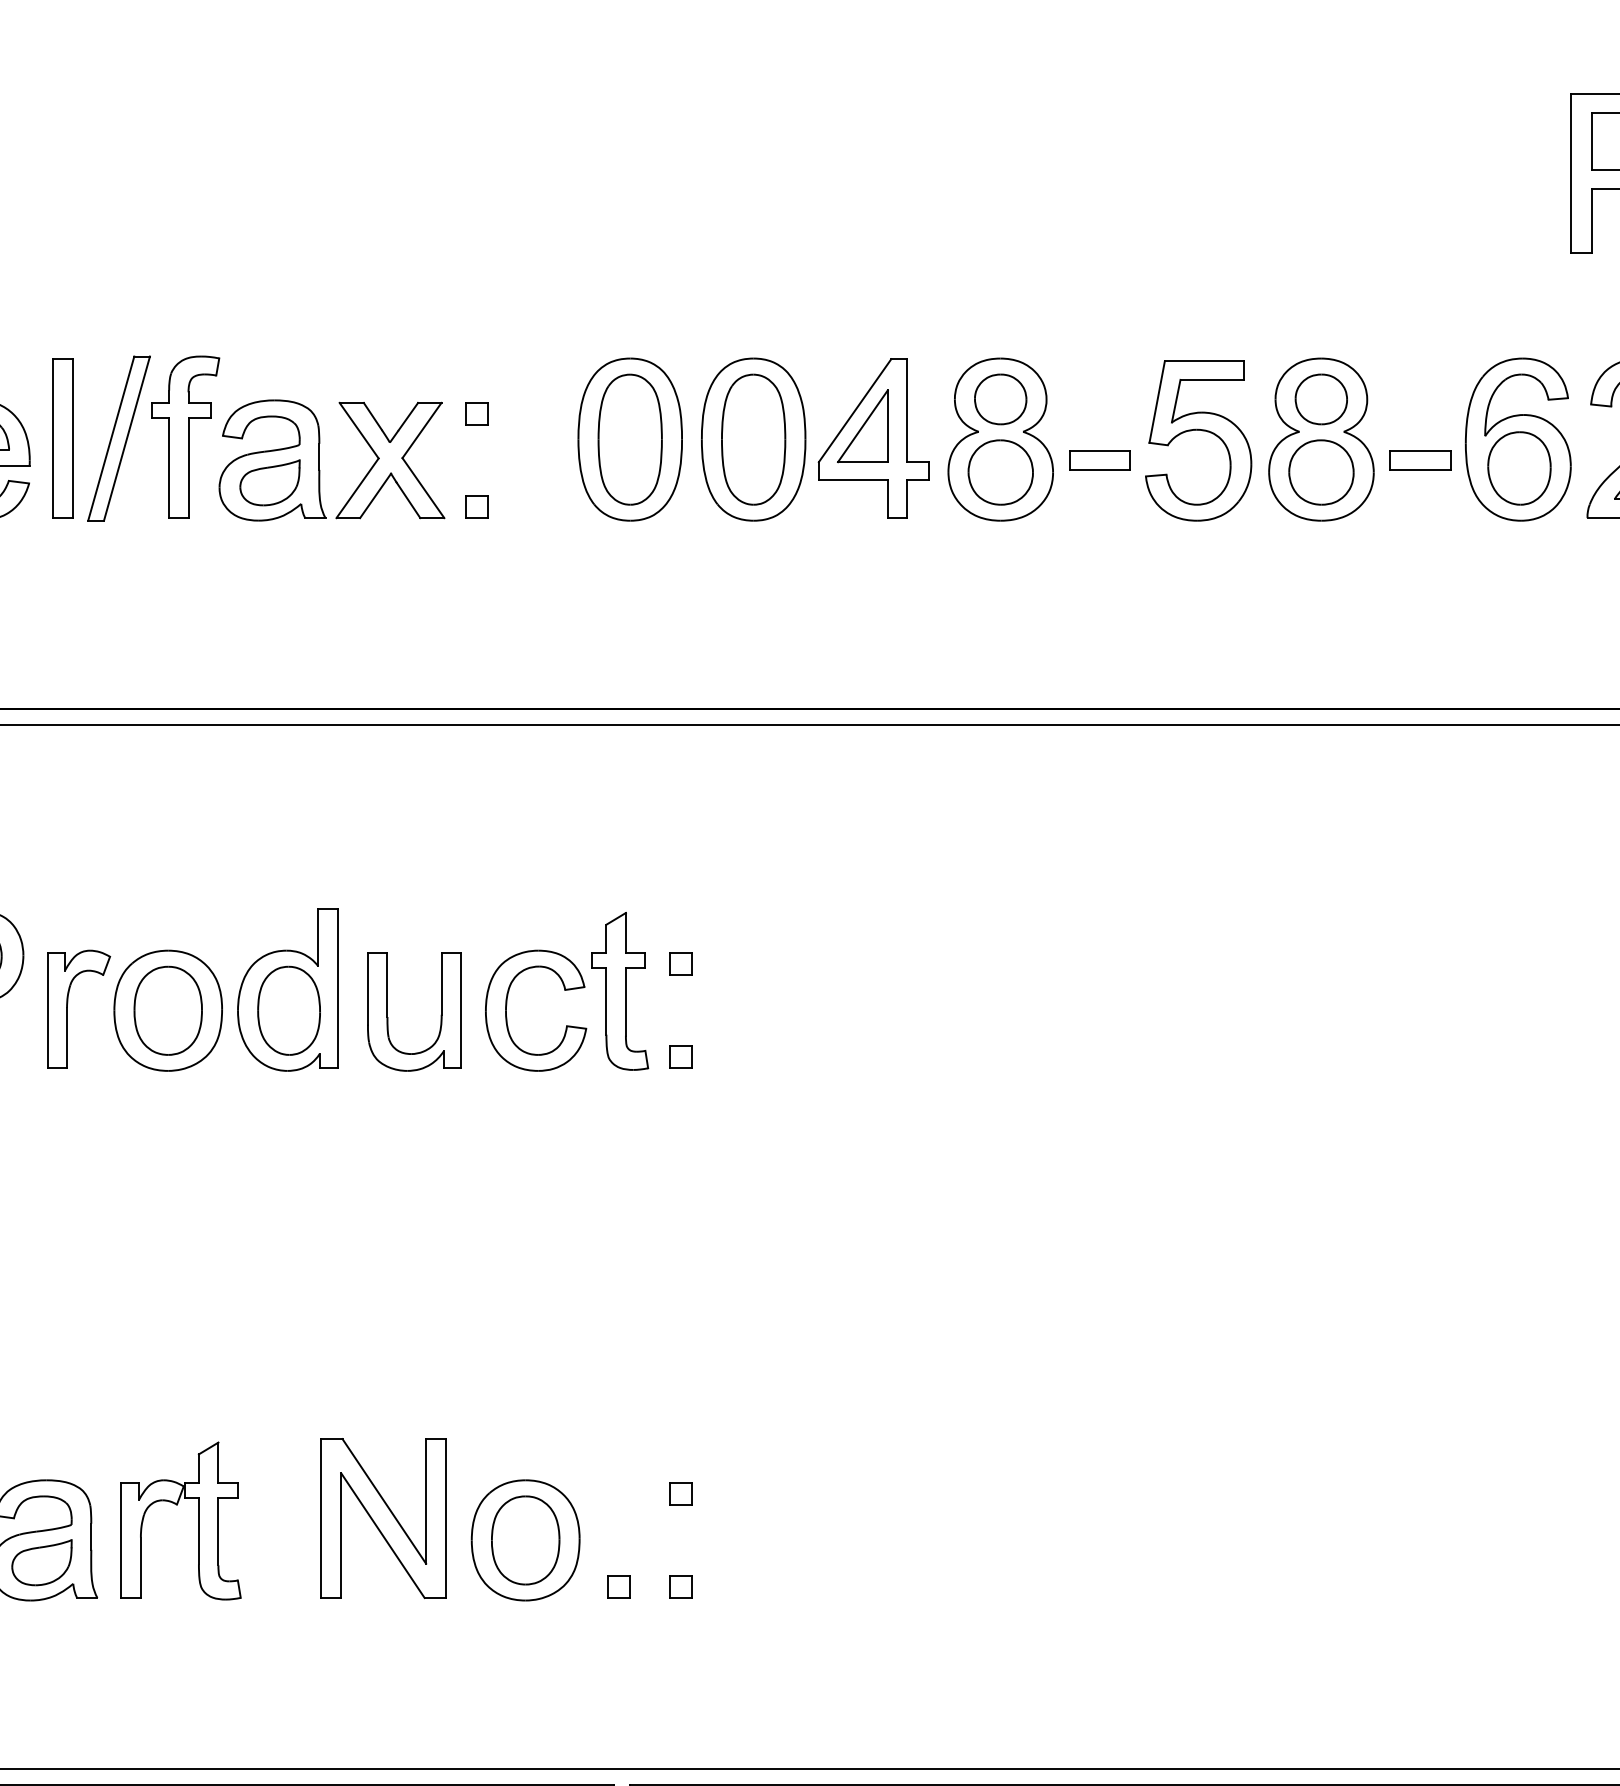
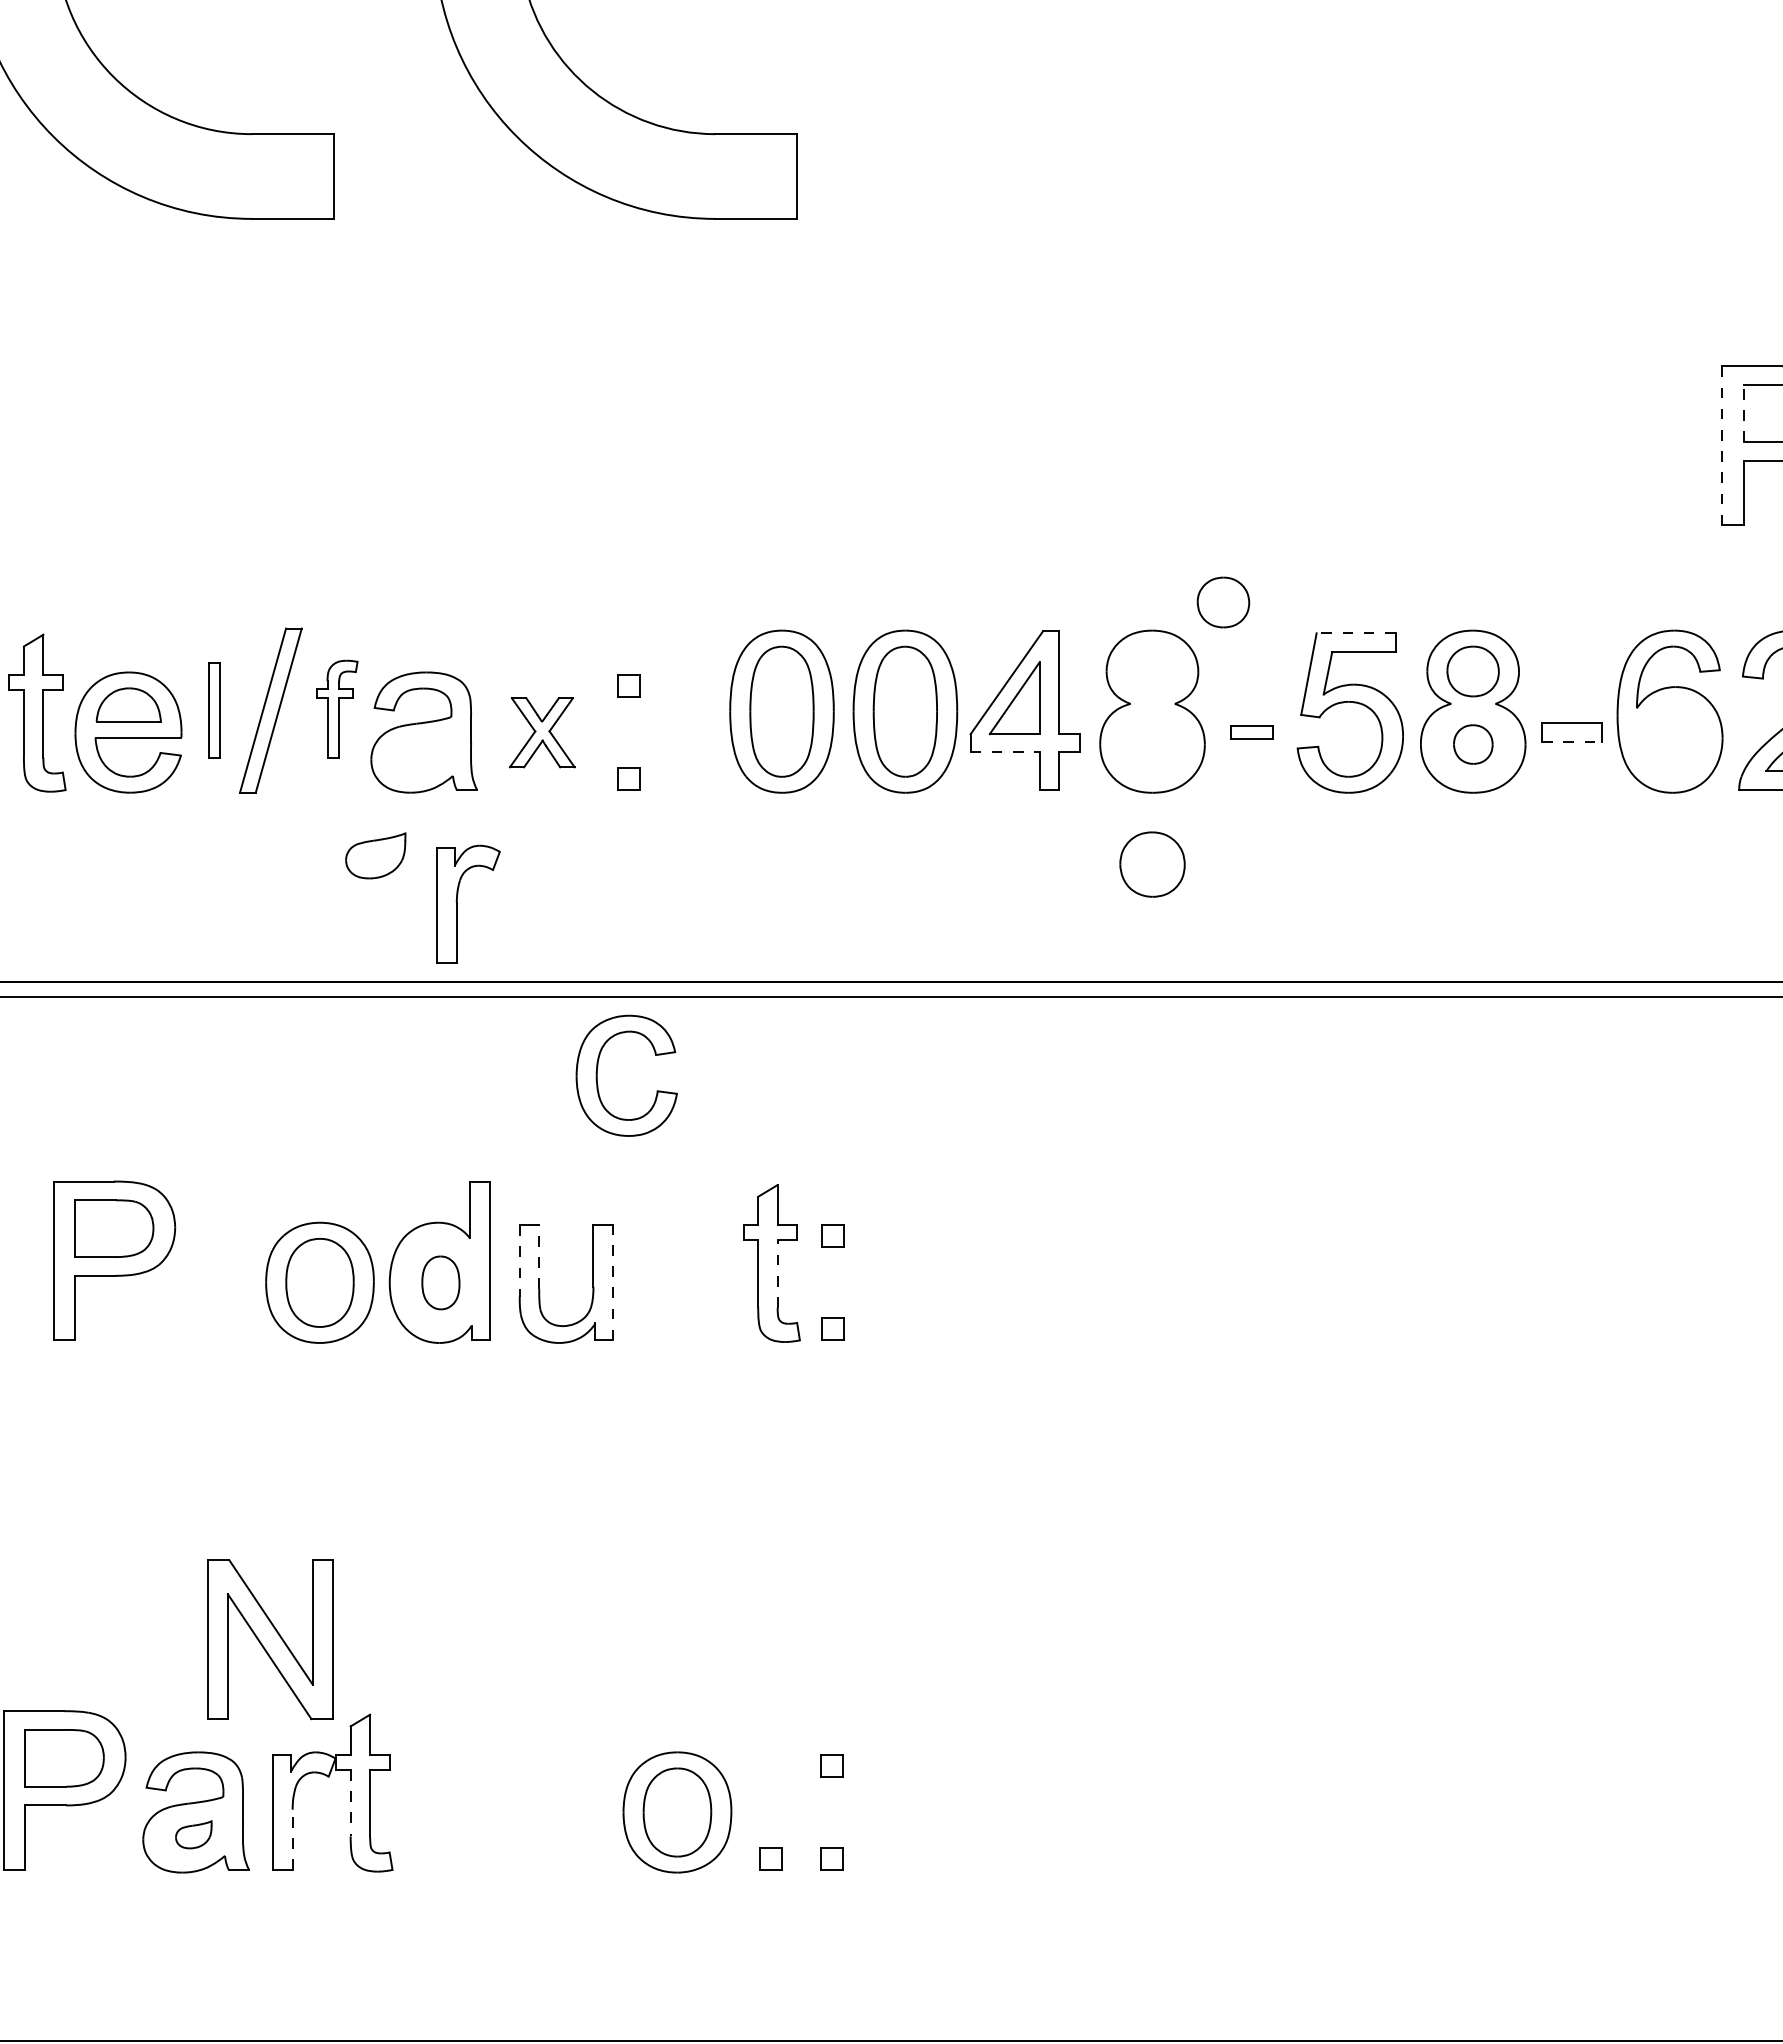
line: (1591, 141) -> (1743, 413), solid -> dashed
line: (1570, 174) -> (1722, 446), solid -> dashed
line: (1203, 361) -> (1355, 633), solid -> dashed
part: (1000, 399) -> (1223, 602), moved
part: (185, 436) -> (337, 708), size x0.6
part: (62, 438) -> (214, 710), size x0.6
part: (390, 460) -> (542, 732), size x0.6
part: (1099, 460) -> (1251, 732), size x0.7
part: (1519, 468) -> (1671, 740), removed
line: (1420, 470) -> (1572, 742), solid -> dashed
part: (1000, 472) -> (1152, 864), moved
part: (1321, 472) -> (1473, 744), size x0.6
line: (853, 480) -> (1005, 752), solid -> dashed
part: (269, 482) -> (375, 855), moved
line: (387, 985) -> (539, 1257), solid -> dashed
line: (367, 988) -> (519, 1260), solid -> dashed
line: (625, 1002) -> (777, 1274), solid -> dashed
part: (67, 1008) -> (457, 903), moved
part: (288, 1010) -> (440, 1282), size x0.6
line: (460, 1010) -> (612, 1282), solid -> dashed
part: (506, 1010) -> (597, 1075), moved
part: (383, 1518) -> (270, 1639), moved
line: (198, 1531) -> (350, 1803), solid -> dashed
part: (41, 1562) -> (193, 1834), size x0.6
line: (140, 1567) -> (292, 1839), solid -> dashed

